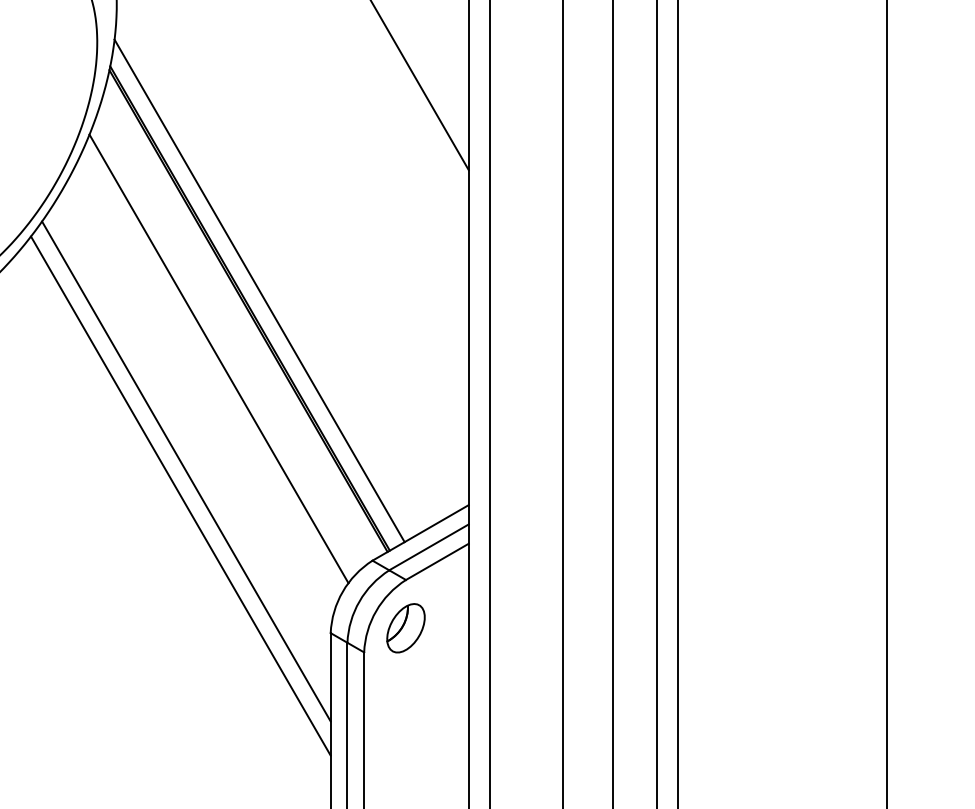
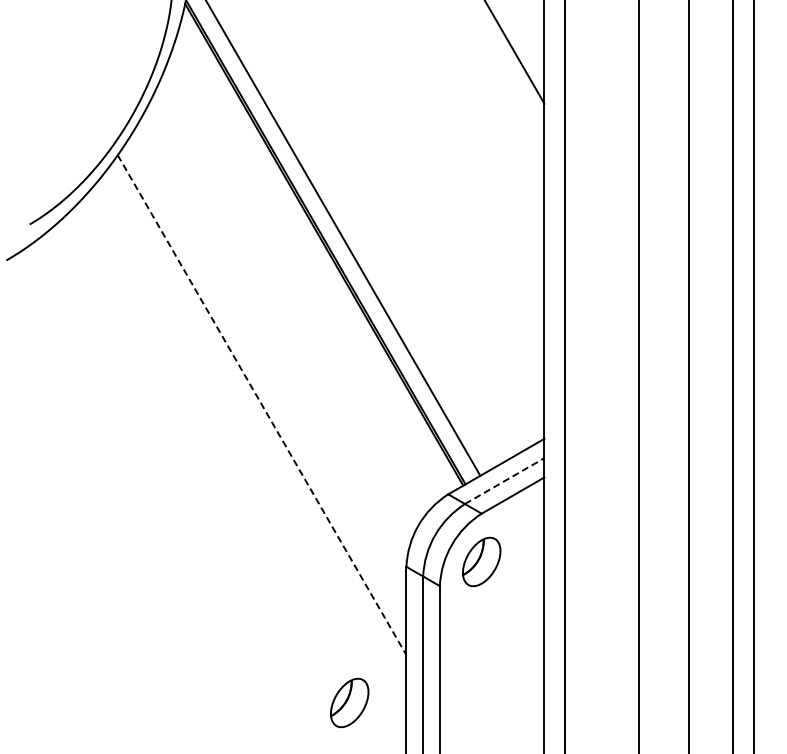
line: (218, 358) -> (294, 292), removed
line: (186, 471) -> (262, 405), solid -> dashed
line: (180, 495) -> (256, 429), removed
line: (429, 547) -> (505, 481), solid -> dashed
part: (273, 769) -> (349, 703), added

